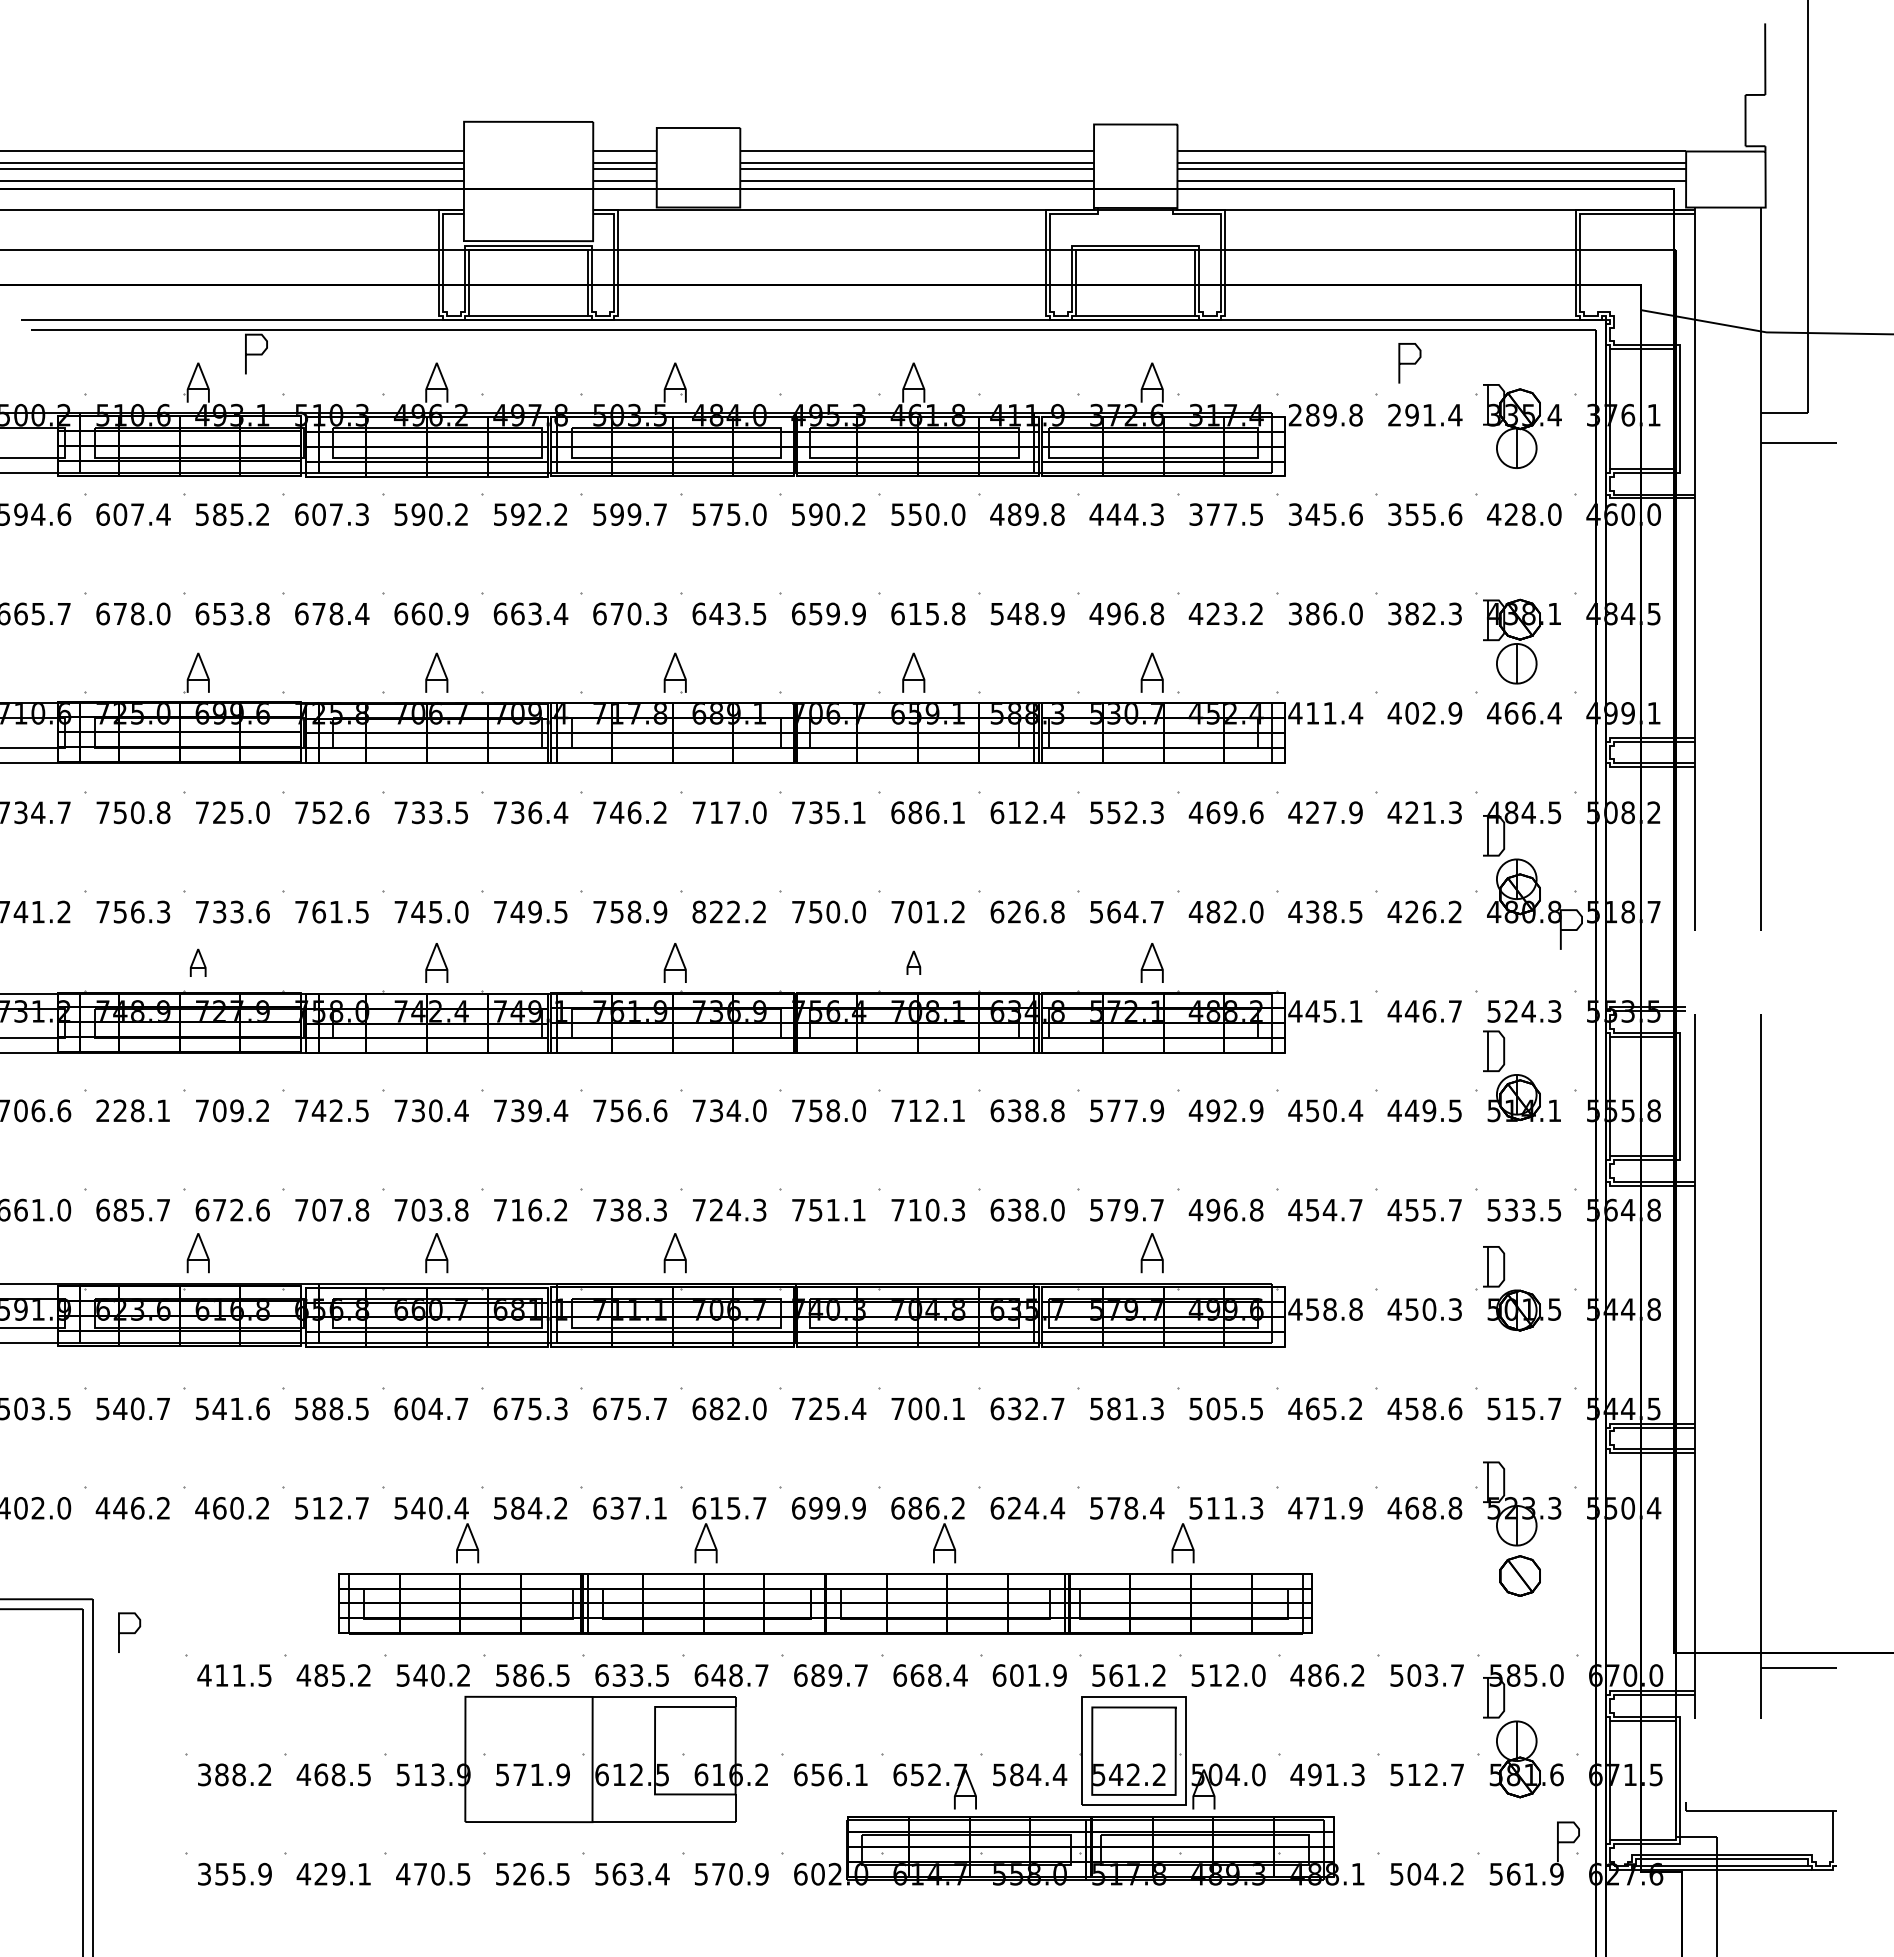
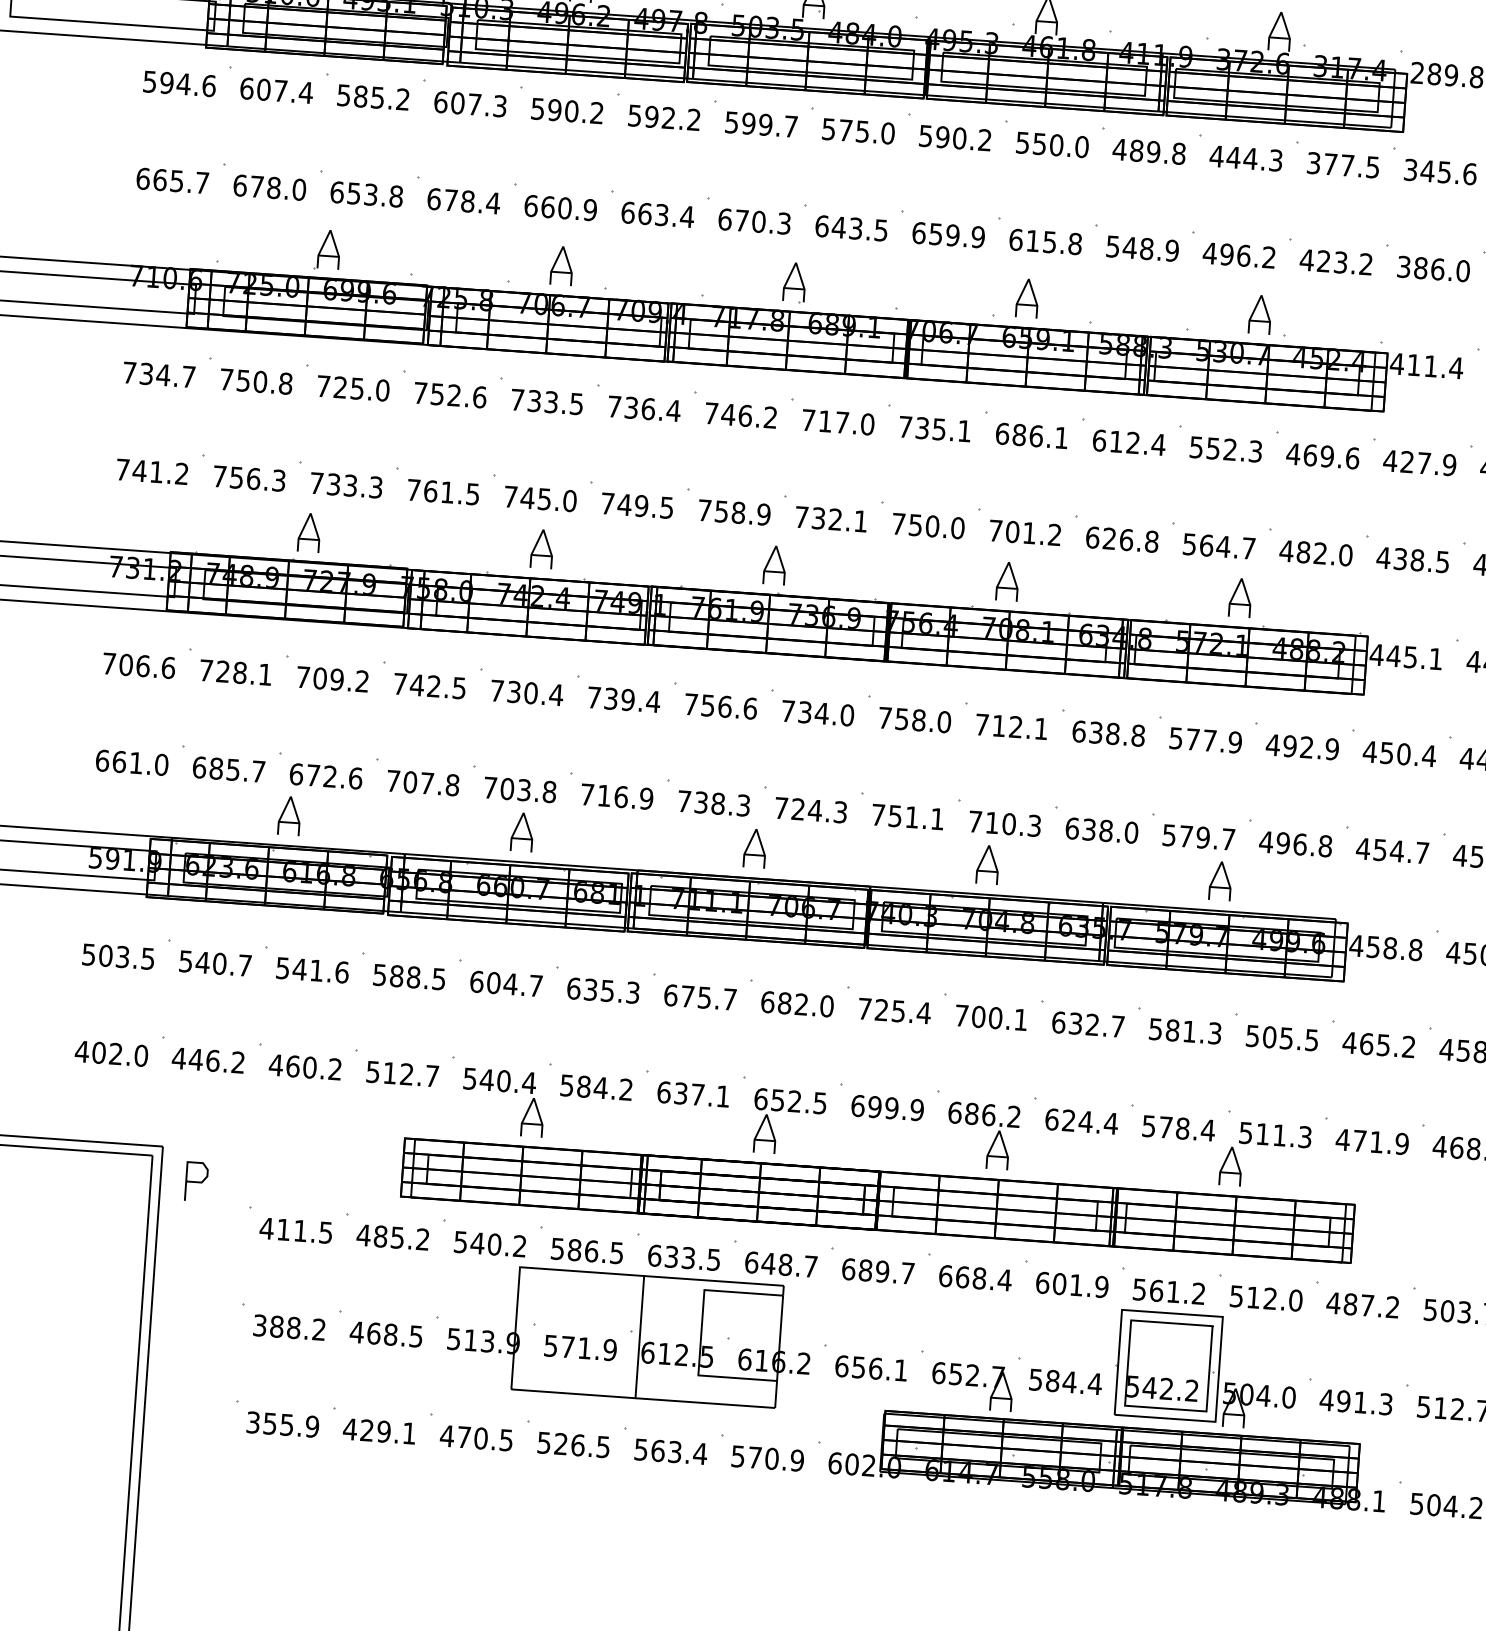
text: (1157, 613) -> (1269, 257), 496.8 -> 496.2
text: (262, 911) -> (375, 486), 733.6 -> 733.3
text: (728, 911) -> (830, 518), 822.2 -> 732.1
part: (197, 962) -> (308, 532), size x1.43
part: (913, 962) -> (1007, 581), size x1.67
text: (102, 1110) -> (205, 670), 228.1 -> 728.1
text: (560, 1210) -> (645, 799), 716.2 -> 716.9
part: (913, 1253) -> (987, 865), added
text: (517, 1408) -> (590, 989), 675.3 -> 635.3
text: (738, 1508) -> (799, 1102), 615.7 -> 652.5
text: (1332, 1675) -> (1367, 1305), 486.2 -> 487.2

